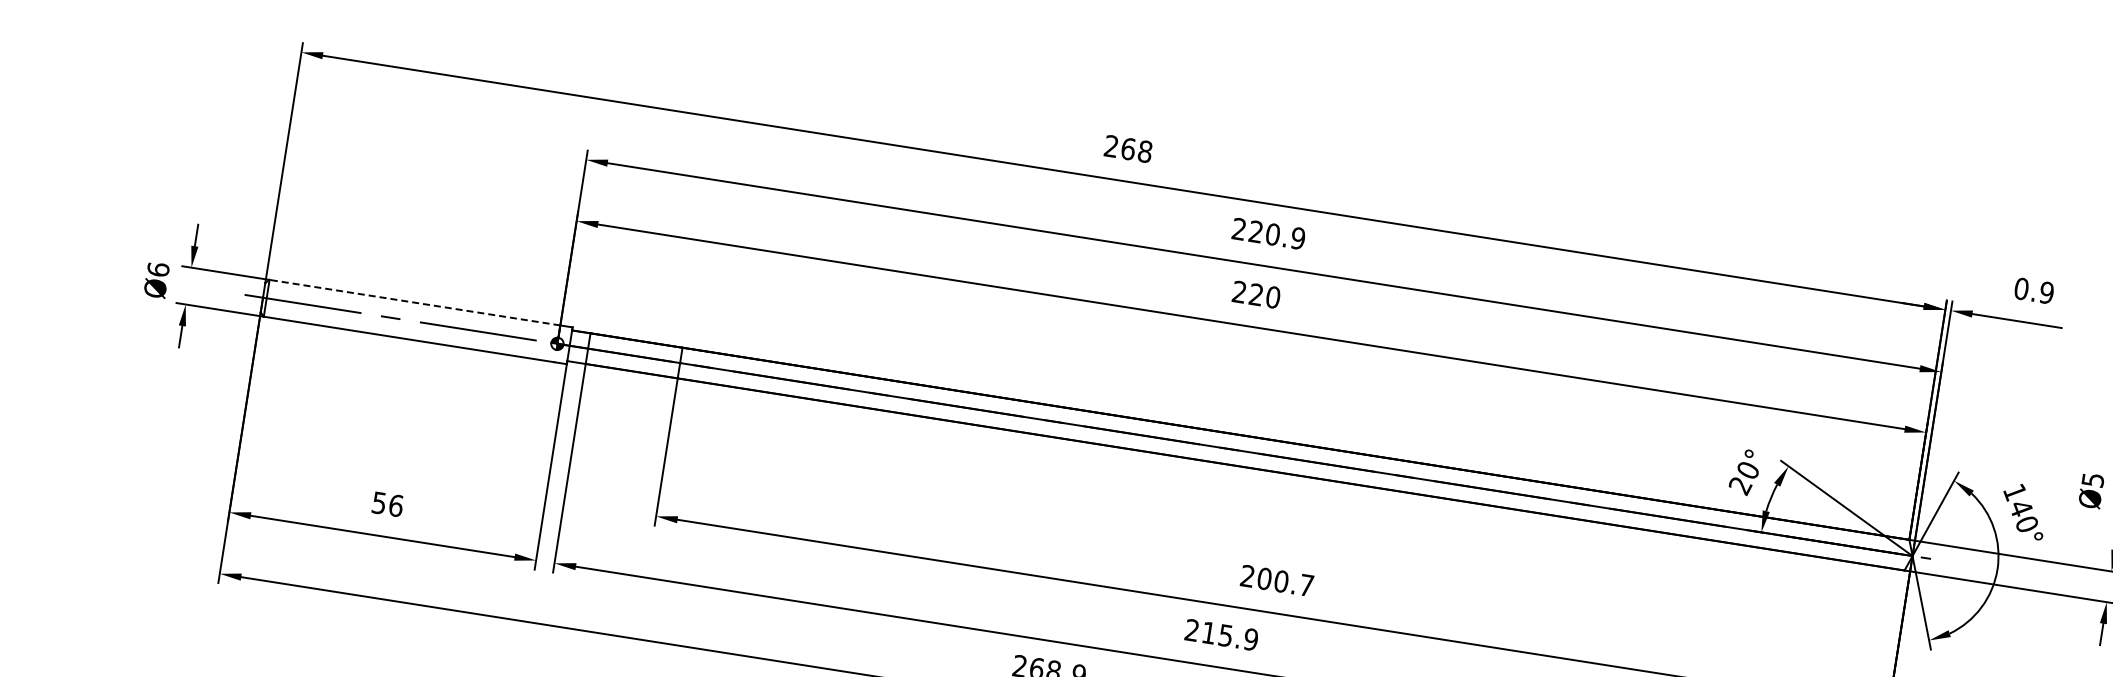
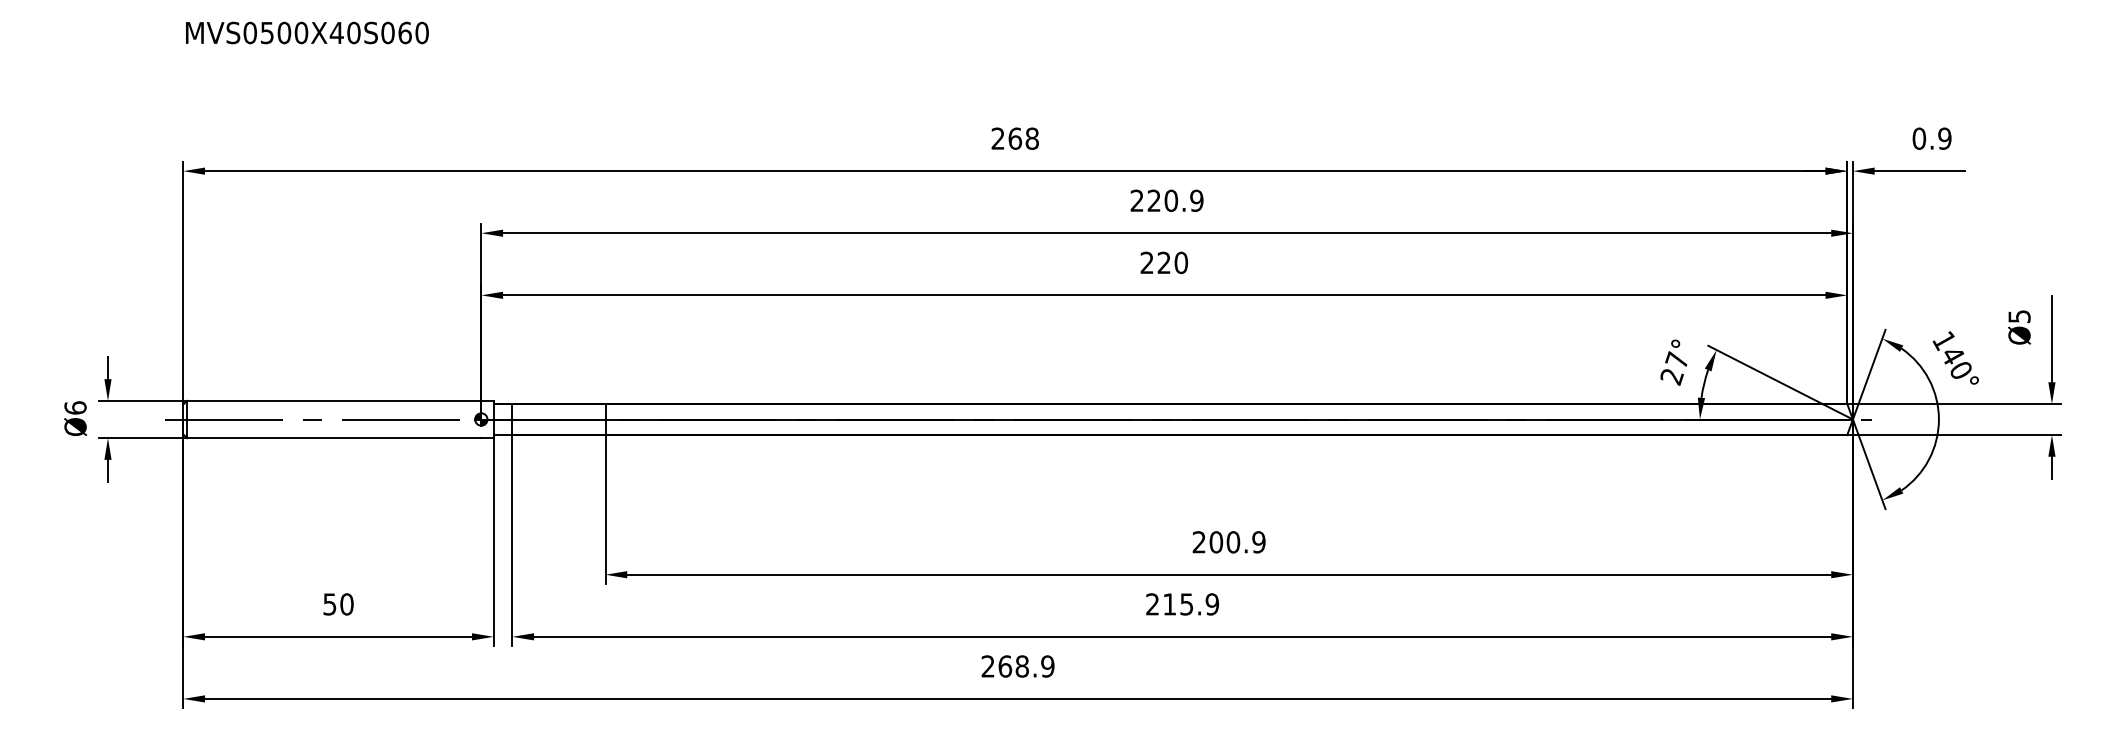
line: (414, 302) -> (333, 400), dashed -> solid
text: (1747, 469) -> (1676, 359), 20° -> 27°
text: (395, 505) -> (346, 604), 56 -> 50
text: (1306, 585) -> (1258, 542), 200.7 -> 200.9

